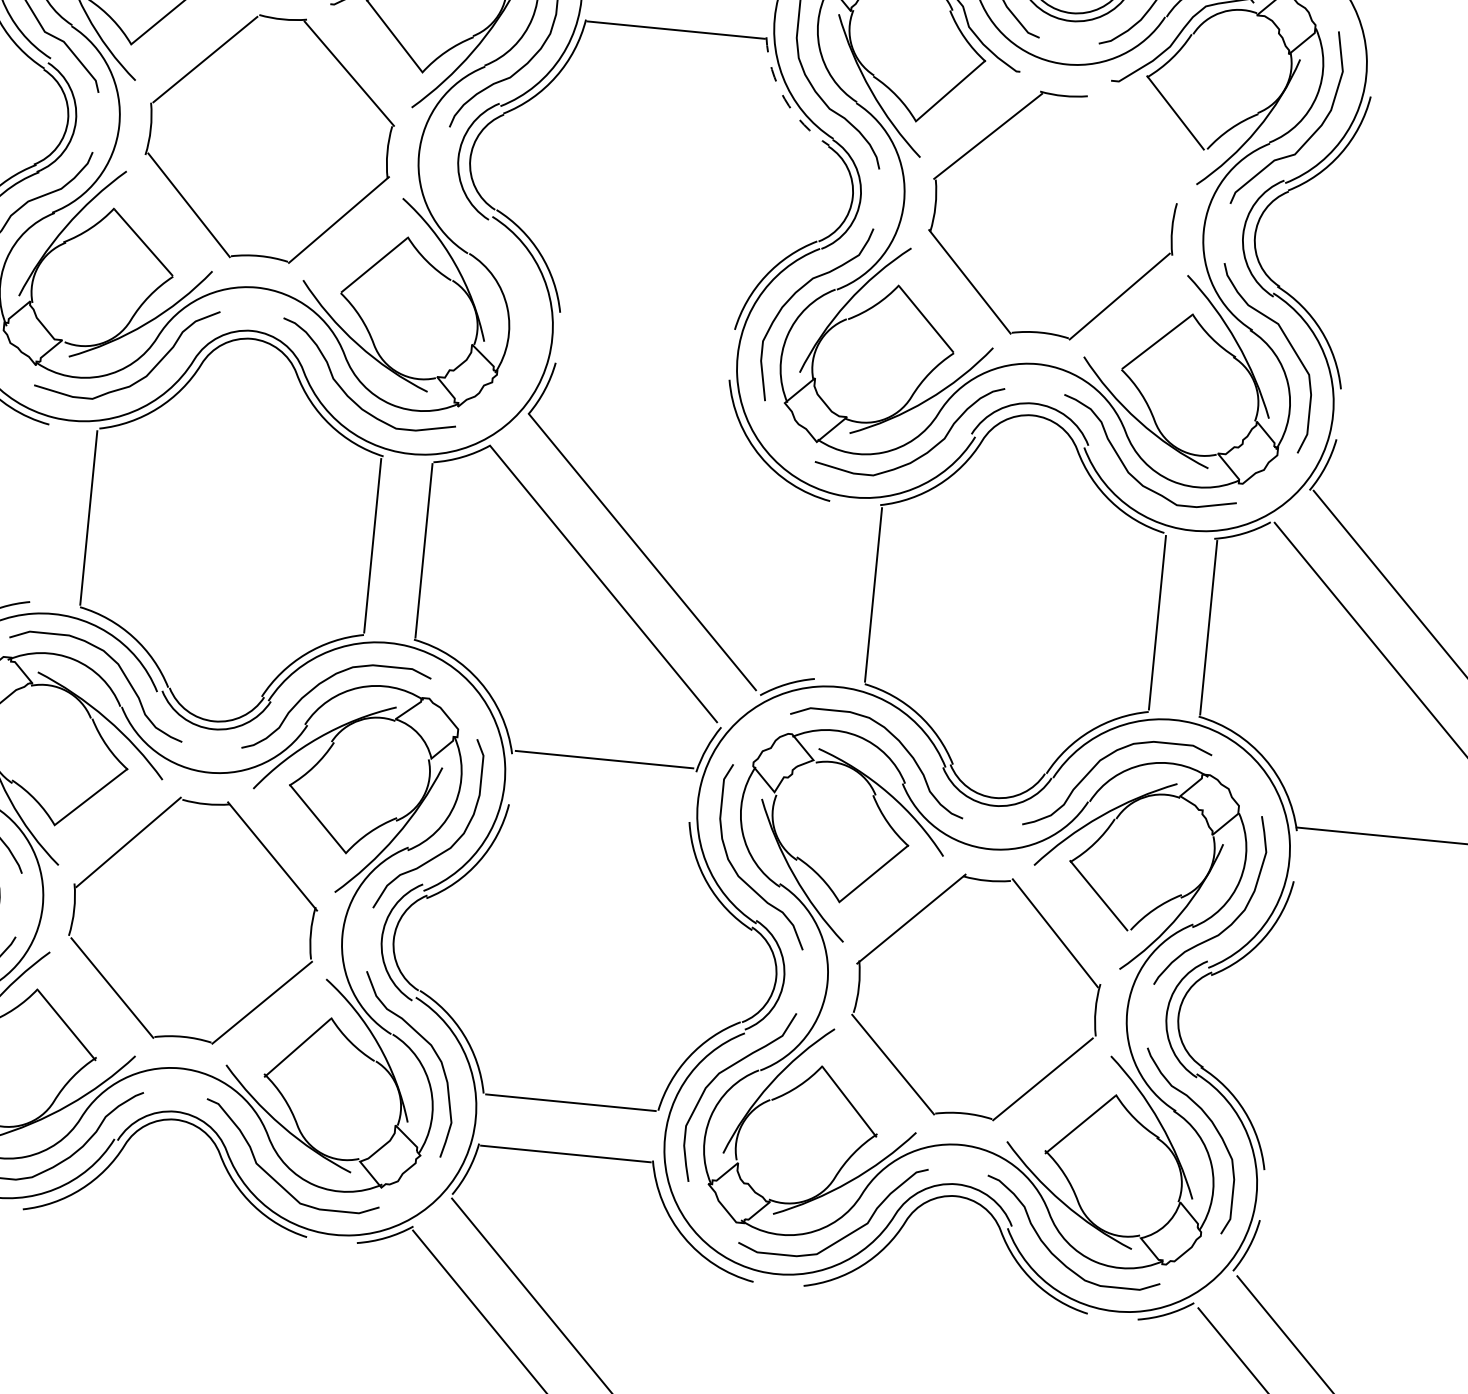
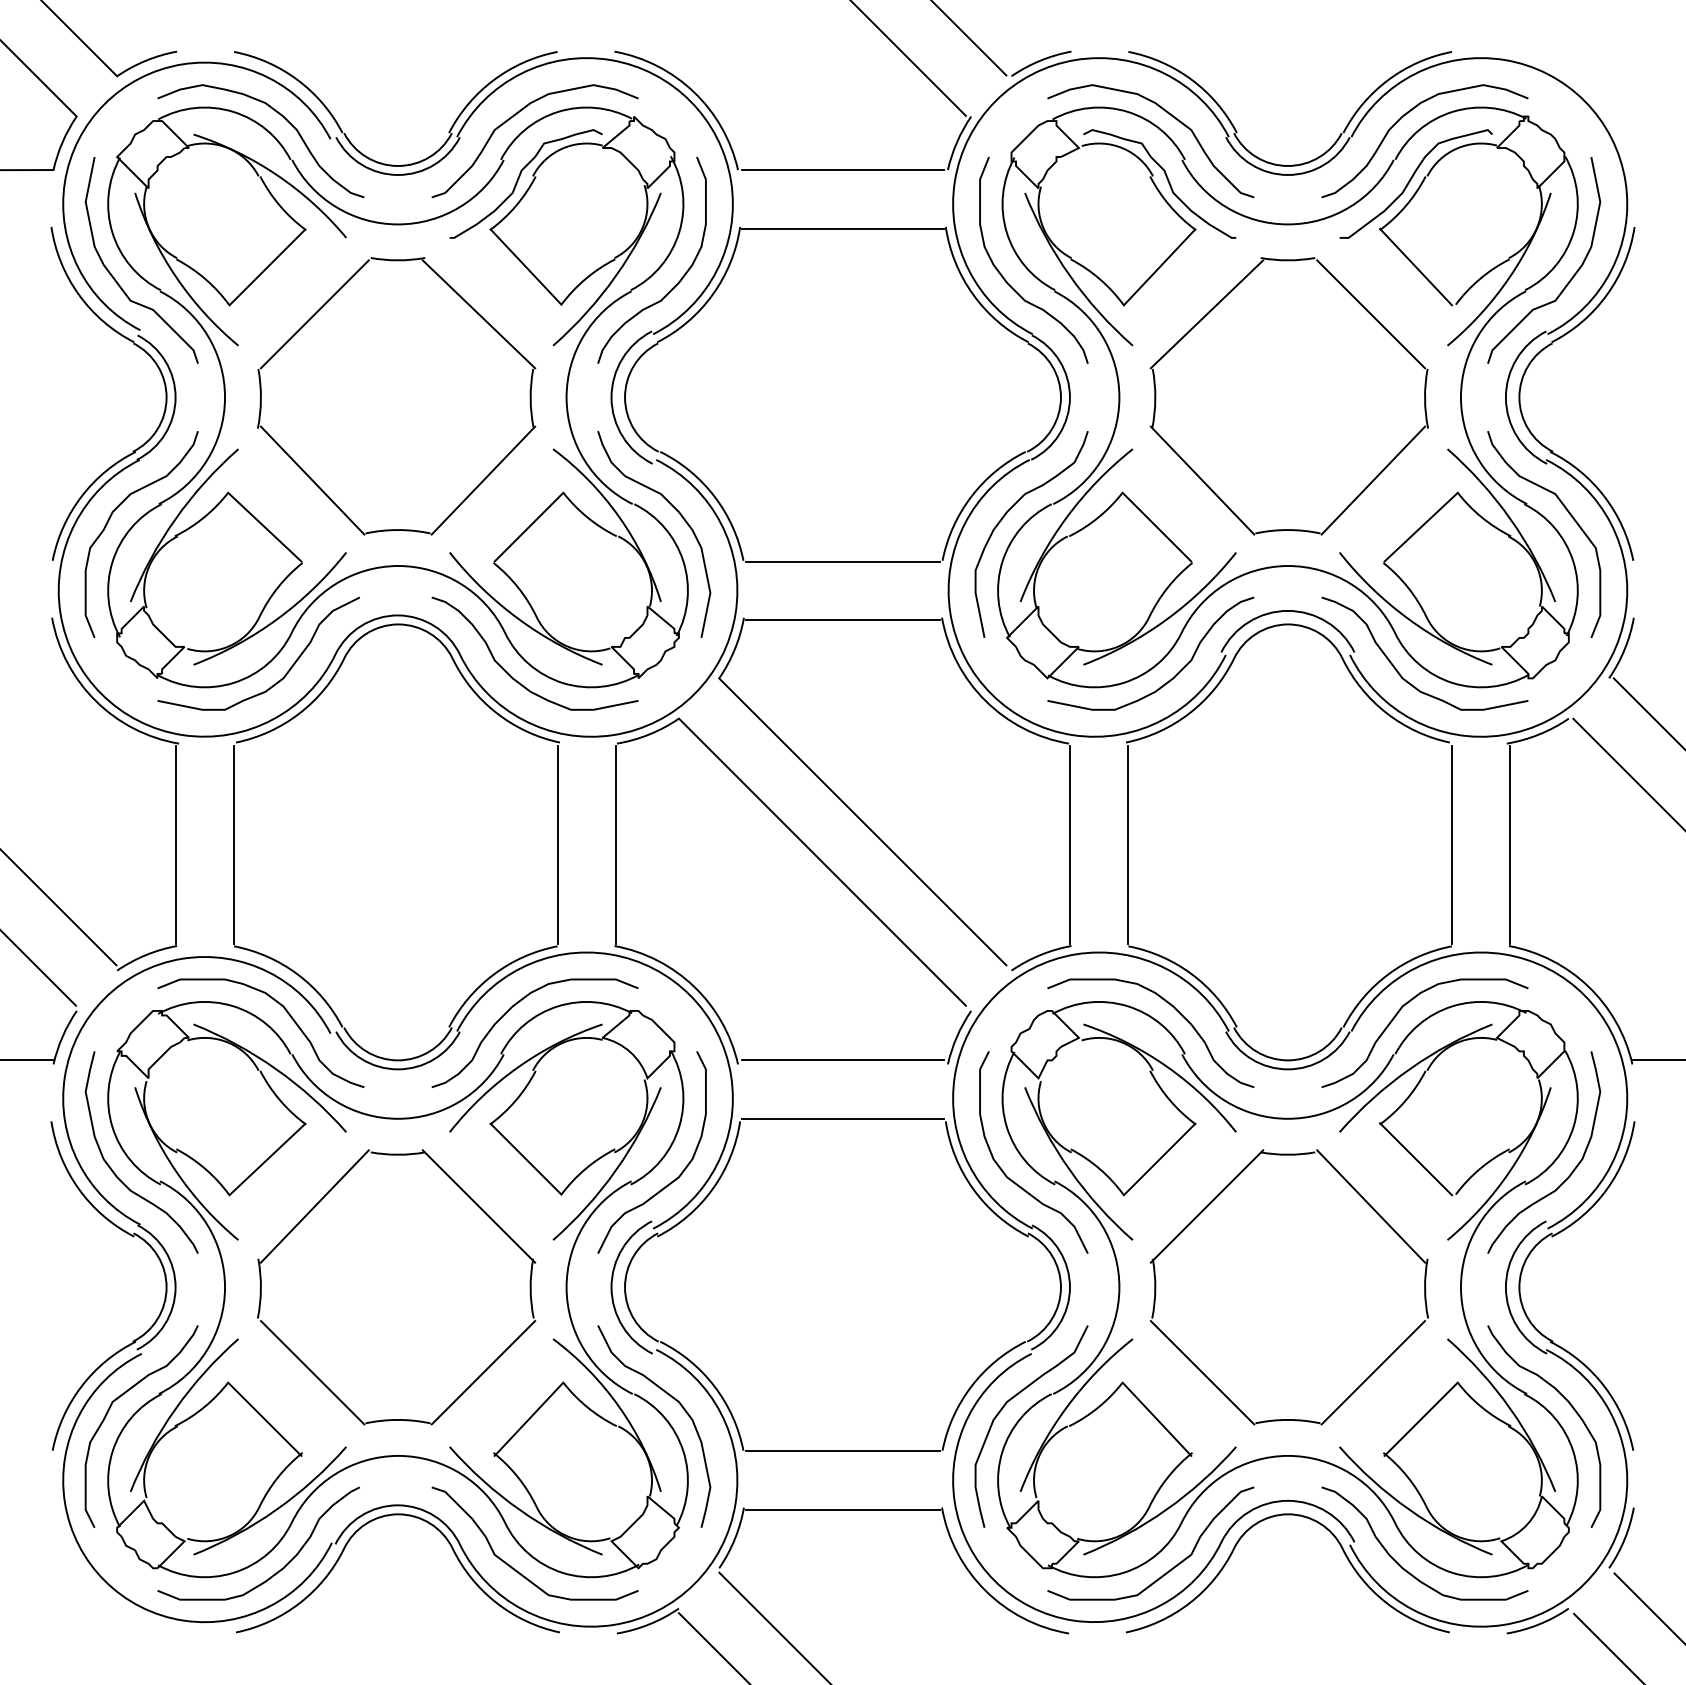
arc: (784, 98) -> (973, 294), dashed -> solid
line: (1132, 150) -> (1371, 314), added
curve: (507, 265) -> (678, 513), added
line: (647, 321) -> (842, 561), added
line: (642, 372) -> (842, 619), added
line: (37, 512) -> (175, 844), added
line: (821, 589) -> (1069, 844), added
line: (599, 810) -> (842, 1118), added

